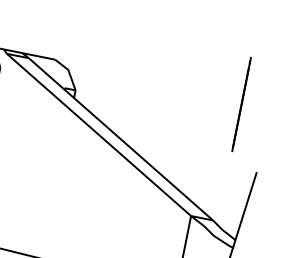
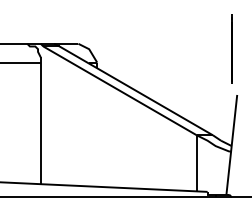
line: (241, 103) -> (231, 48), moved

